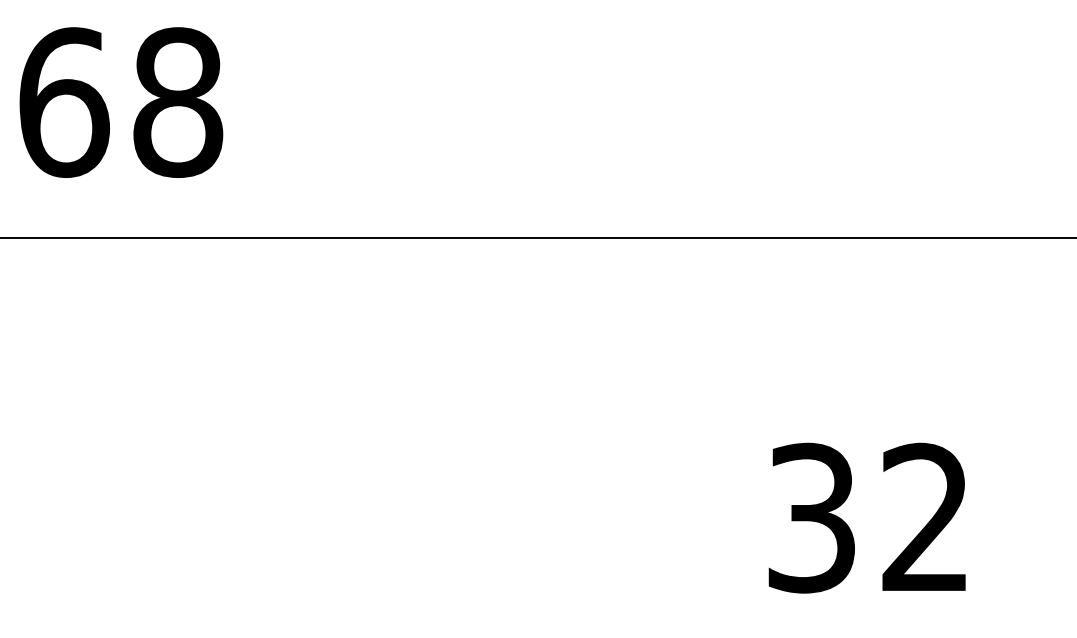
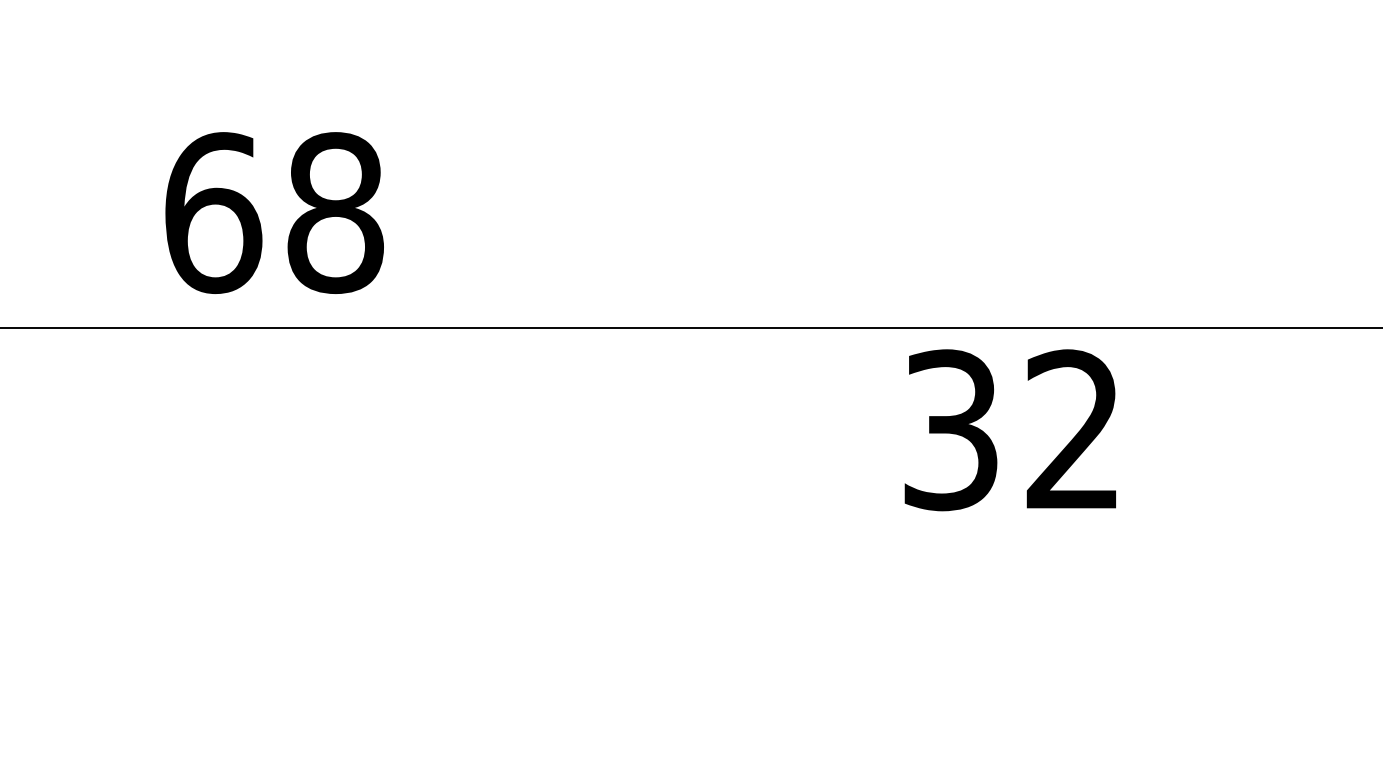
text: (121, 102) -> (274, 212), moved
text: (866, 518) -> (1009, 430), moved

